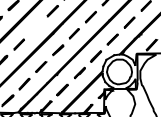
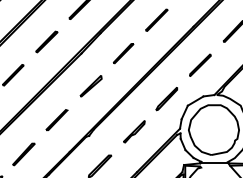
line: (35, 28) -> (45, 42), added

